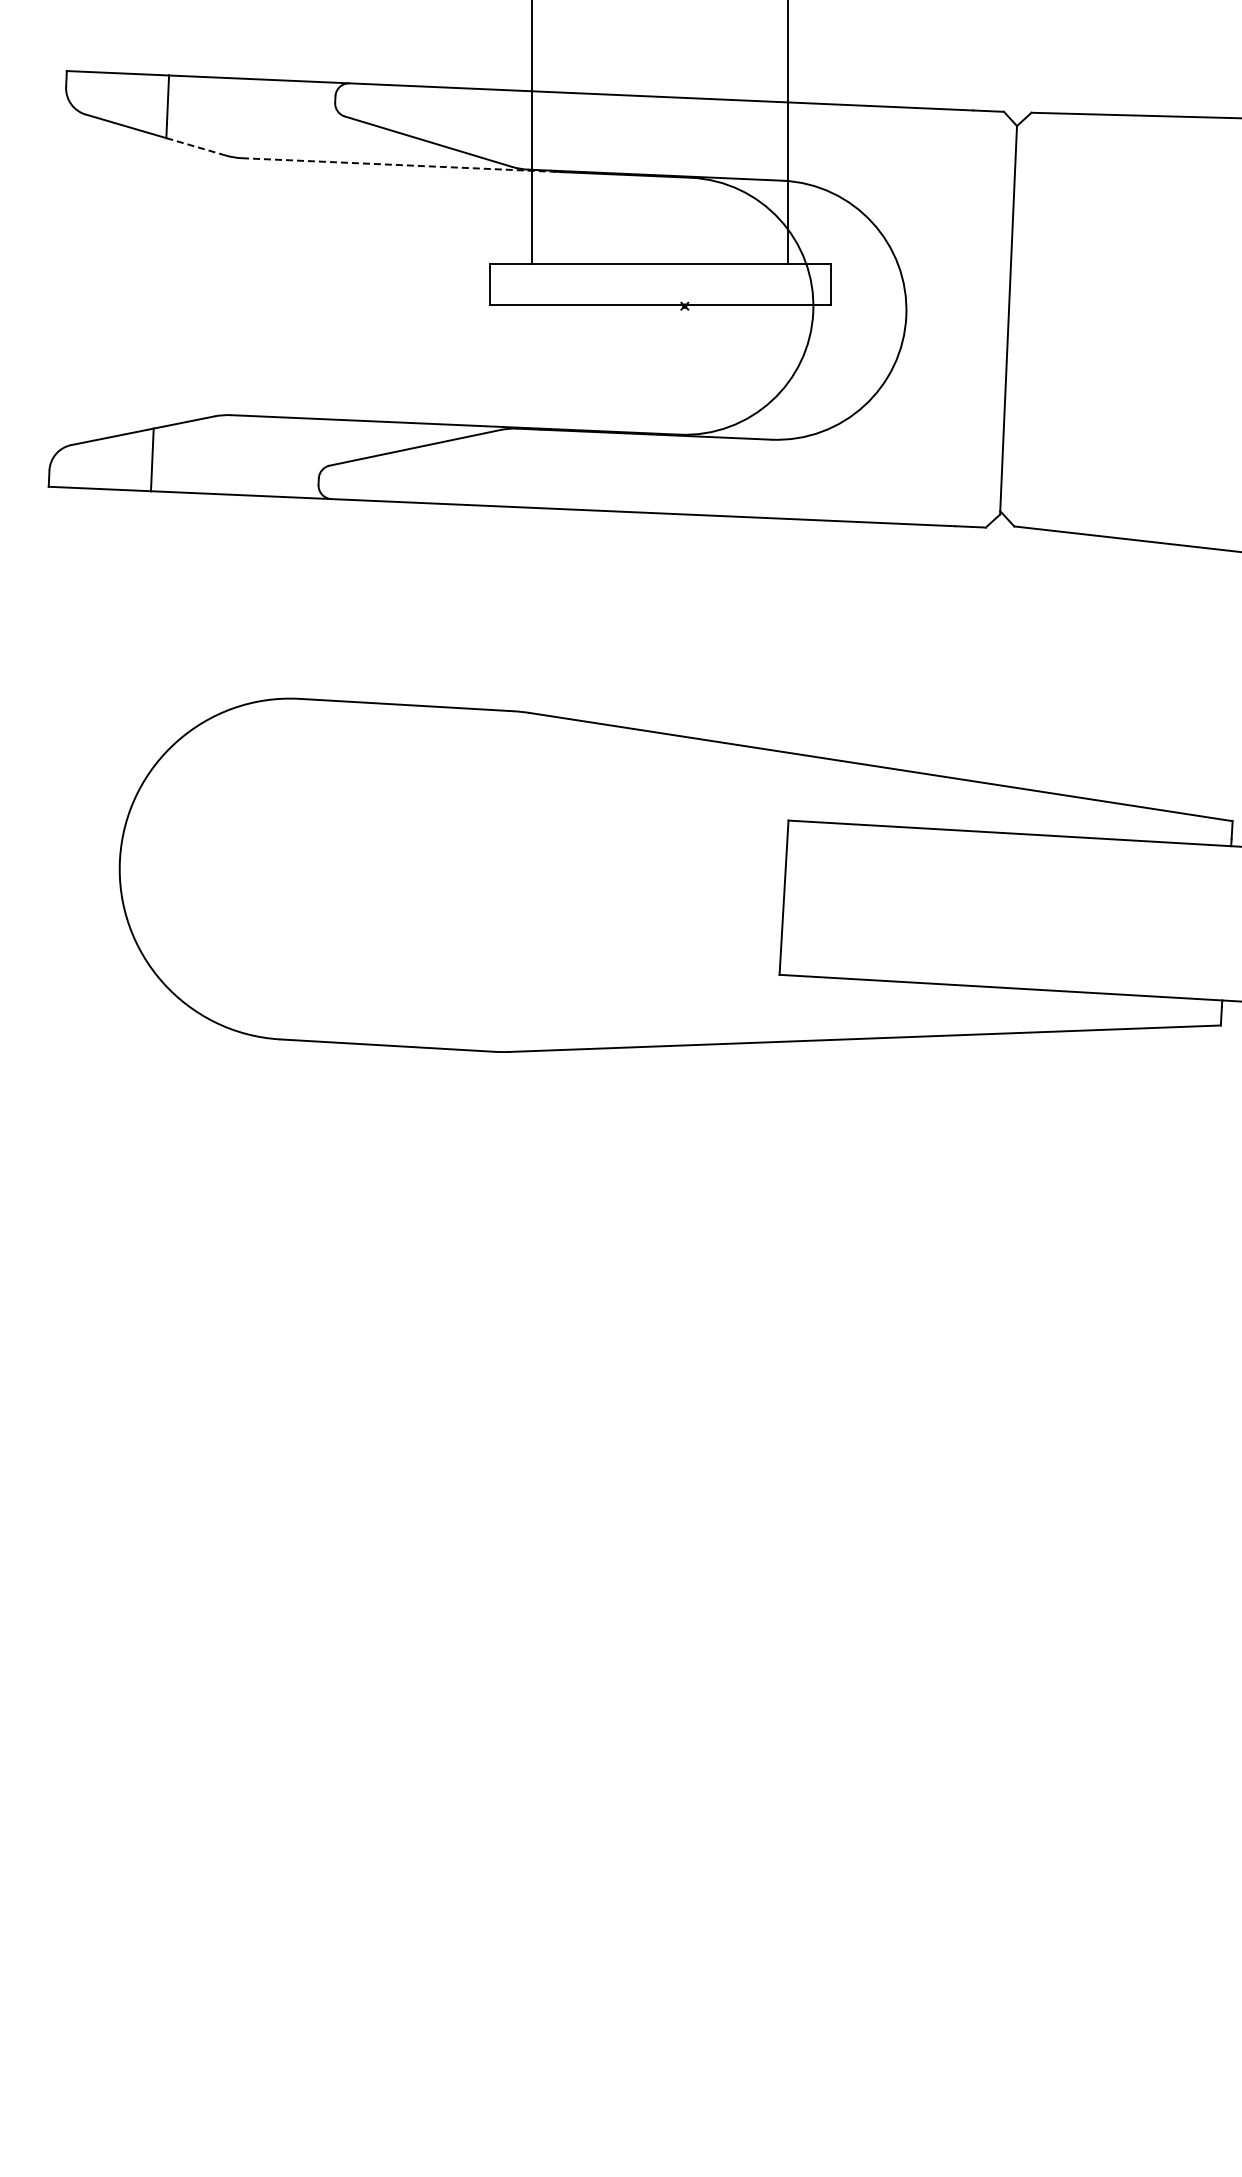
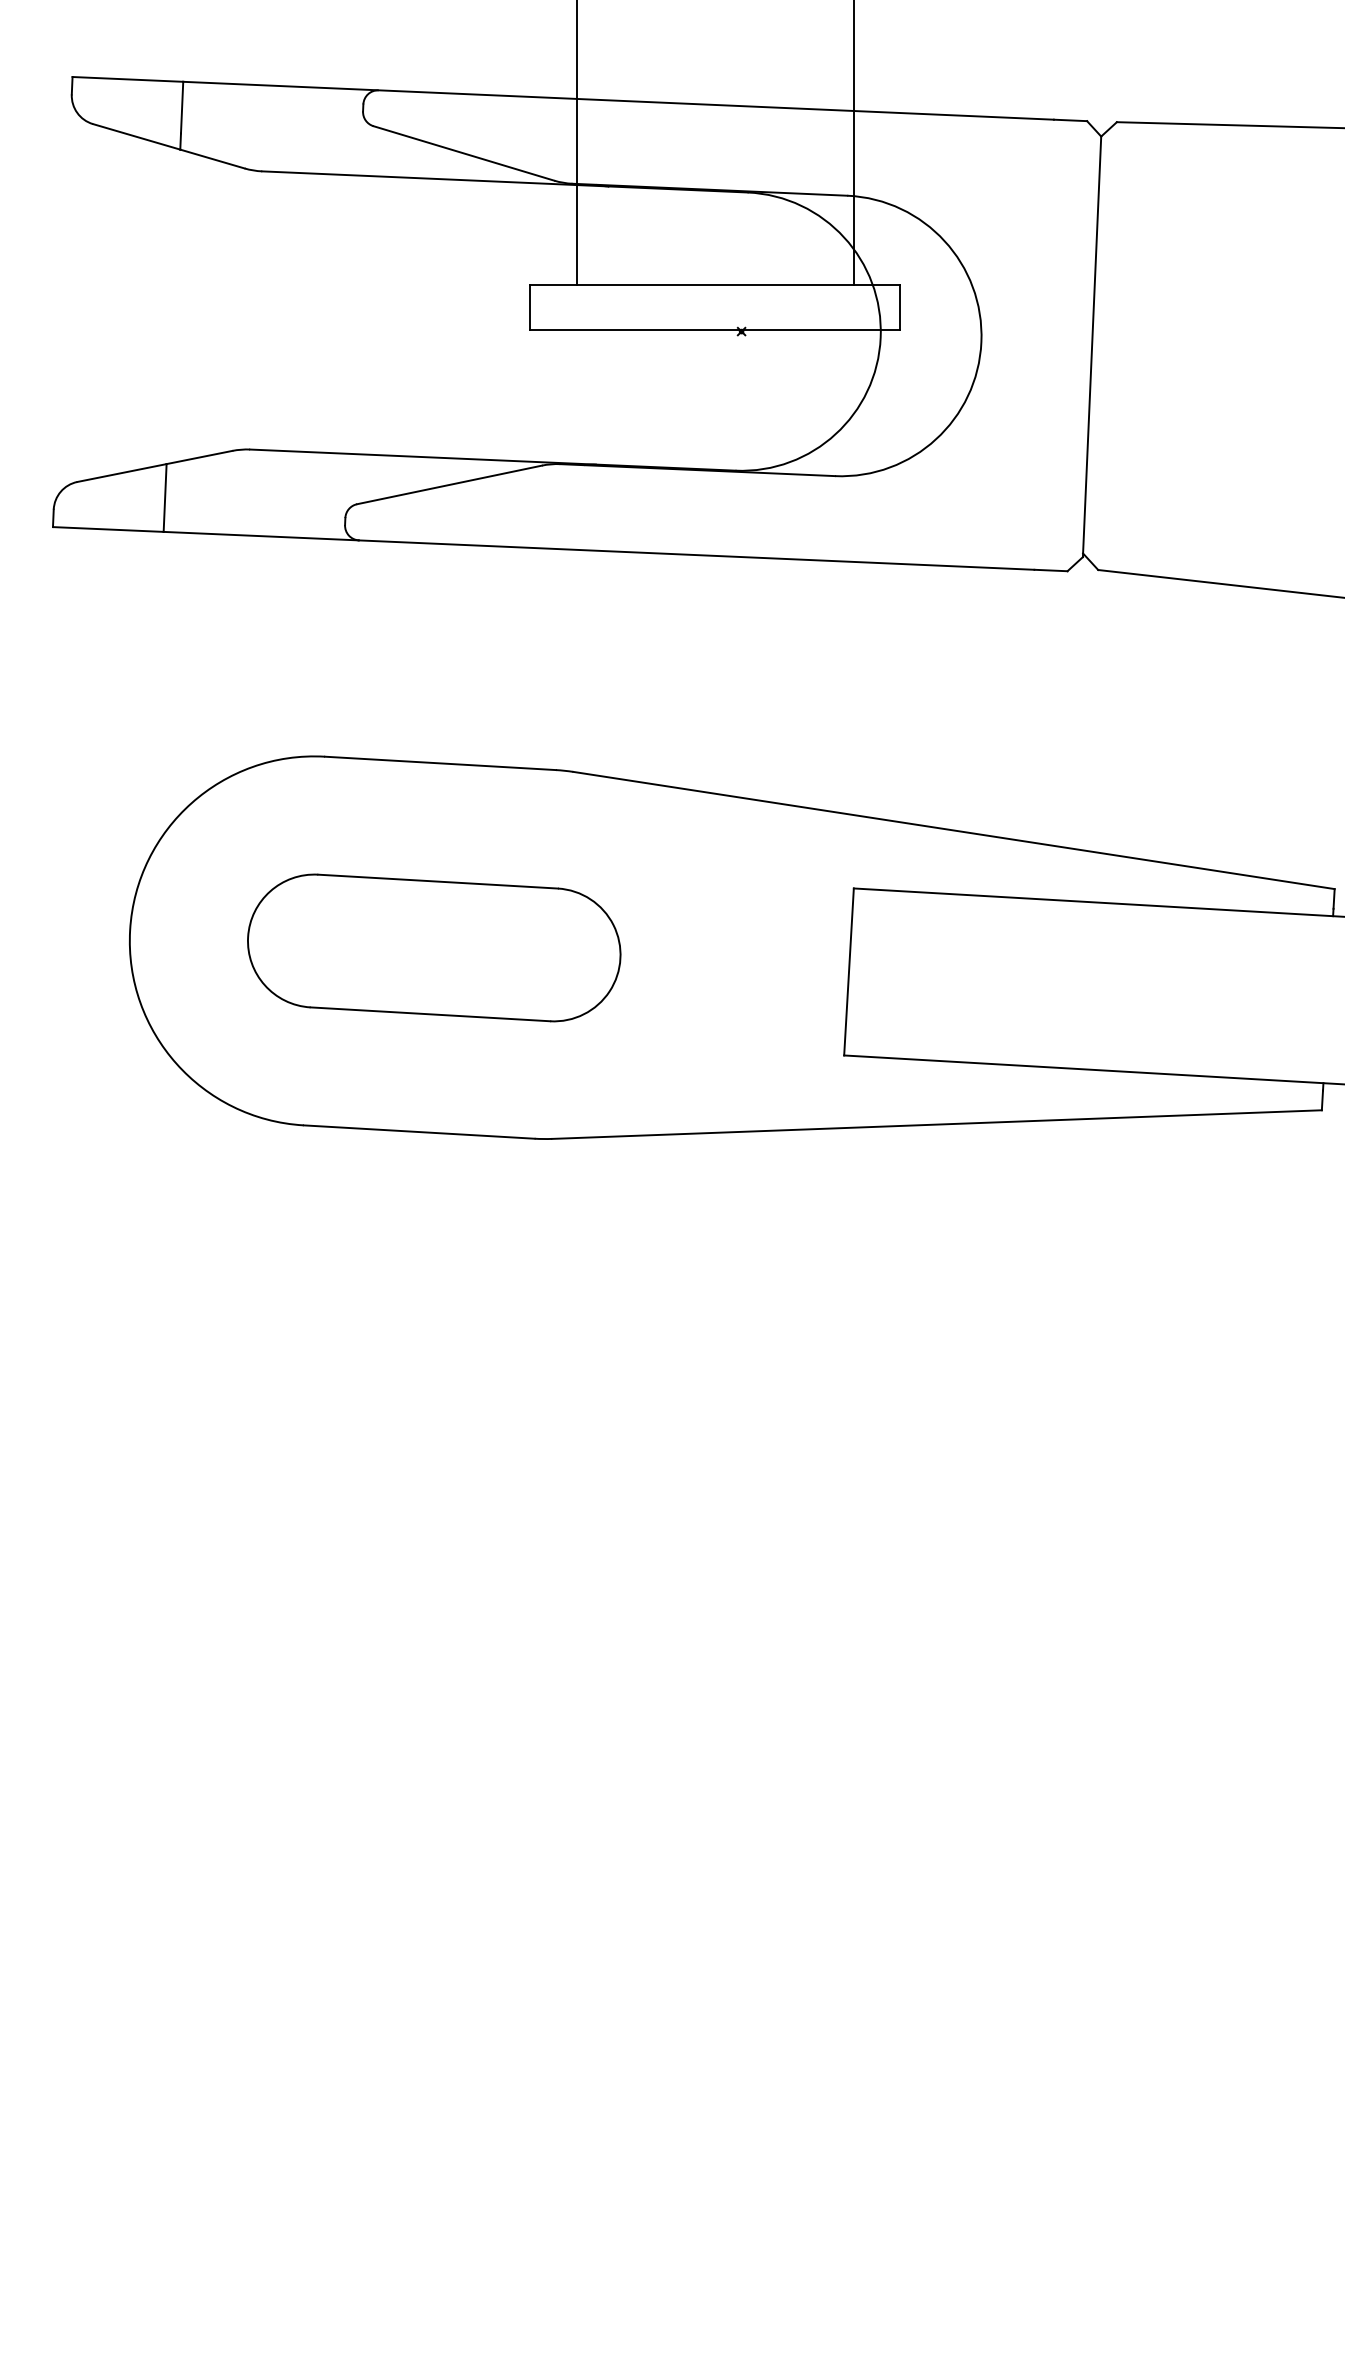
line: (196, 146) -> (212, 158), dashed -> solid
line: (402, 165) -> (435, 179), dashed -> solid
part: (400, 875) -> (433, 947), added

